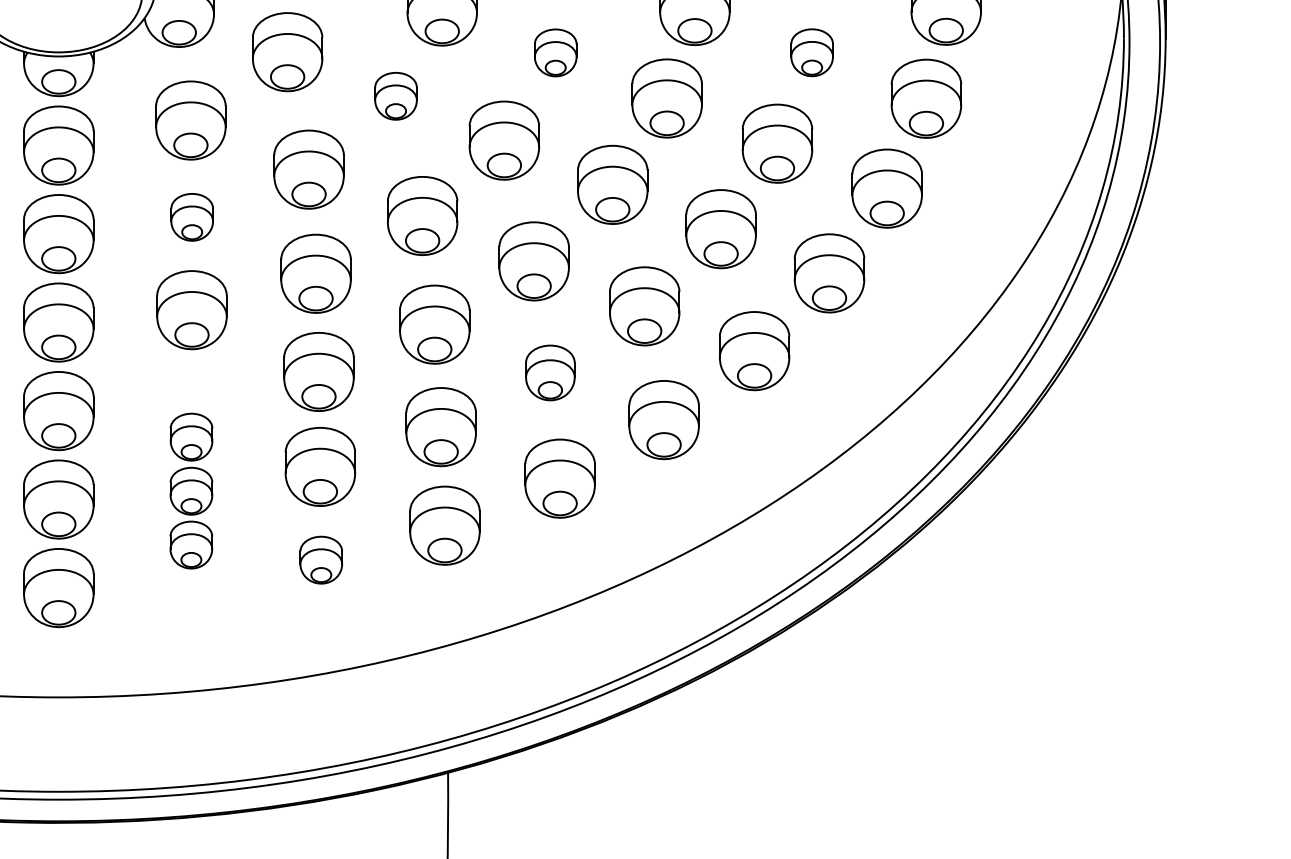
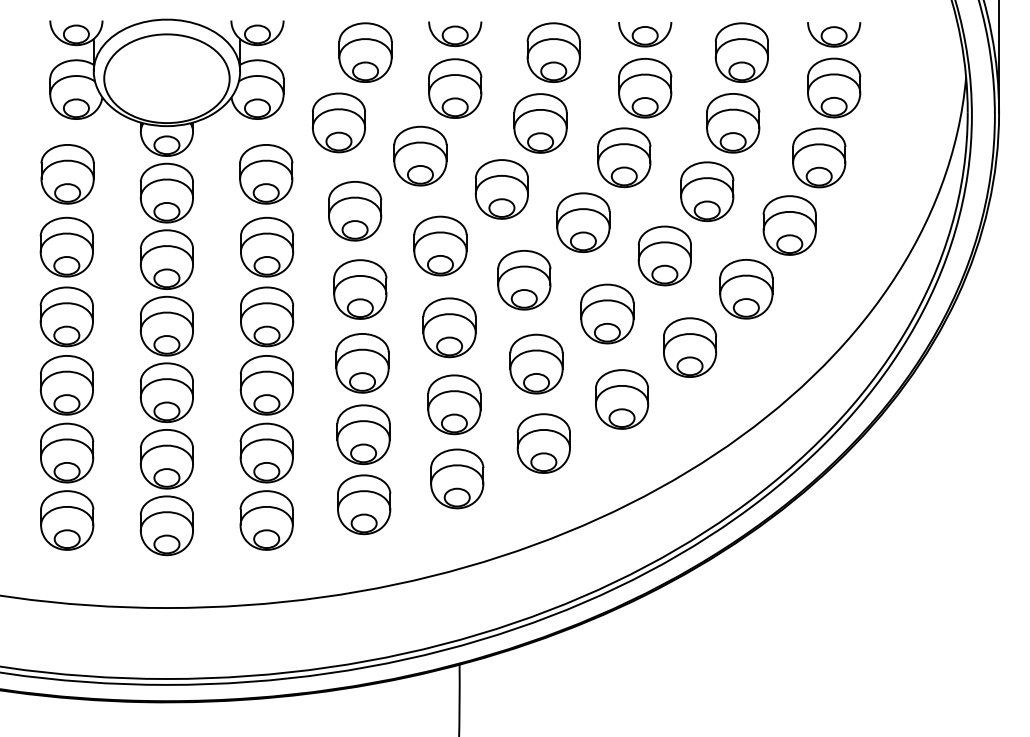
part: (555, 52) -> (540, 123), size x1.67
part: (812, 52) -> (733, 123), size x1.67
part: (396, 95) -> (420, 155), size x1.67
part: (192, 216) -> (267, 246), size x1.67
part: (550, 372) -> (536, 363), size x1.43
part: (191, 490) -> (266, 452), size x1.67
part: (321, 559) -> (364, 504), size x1.67

